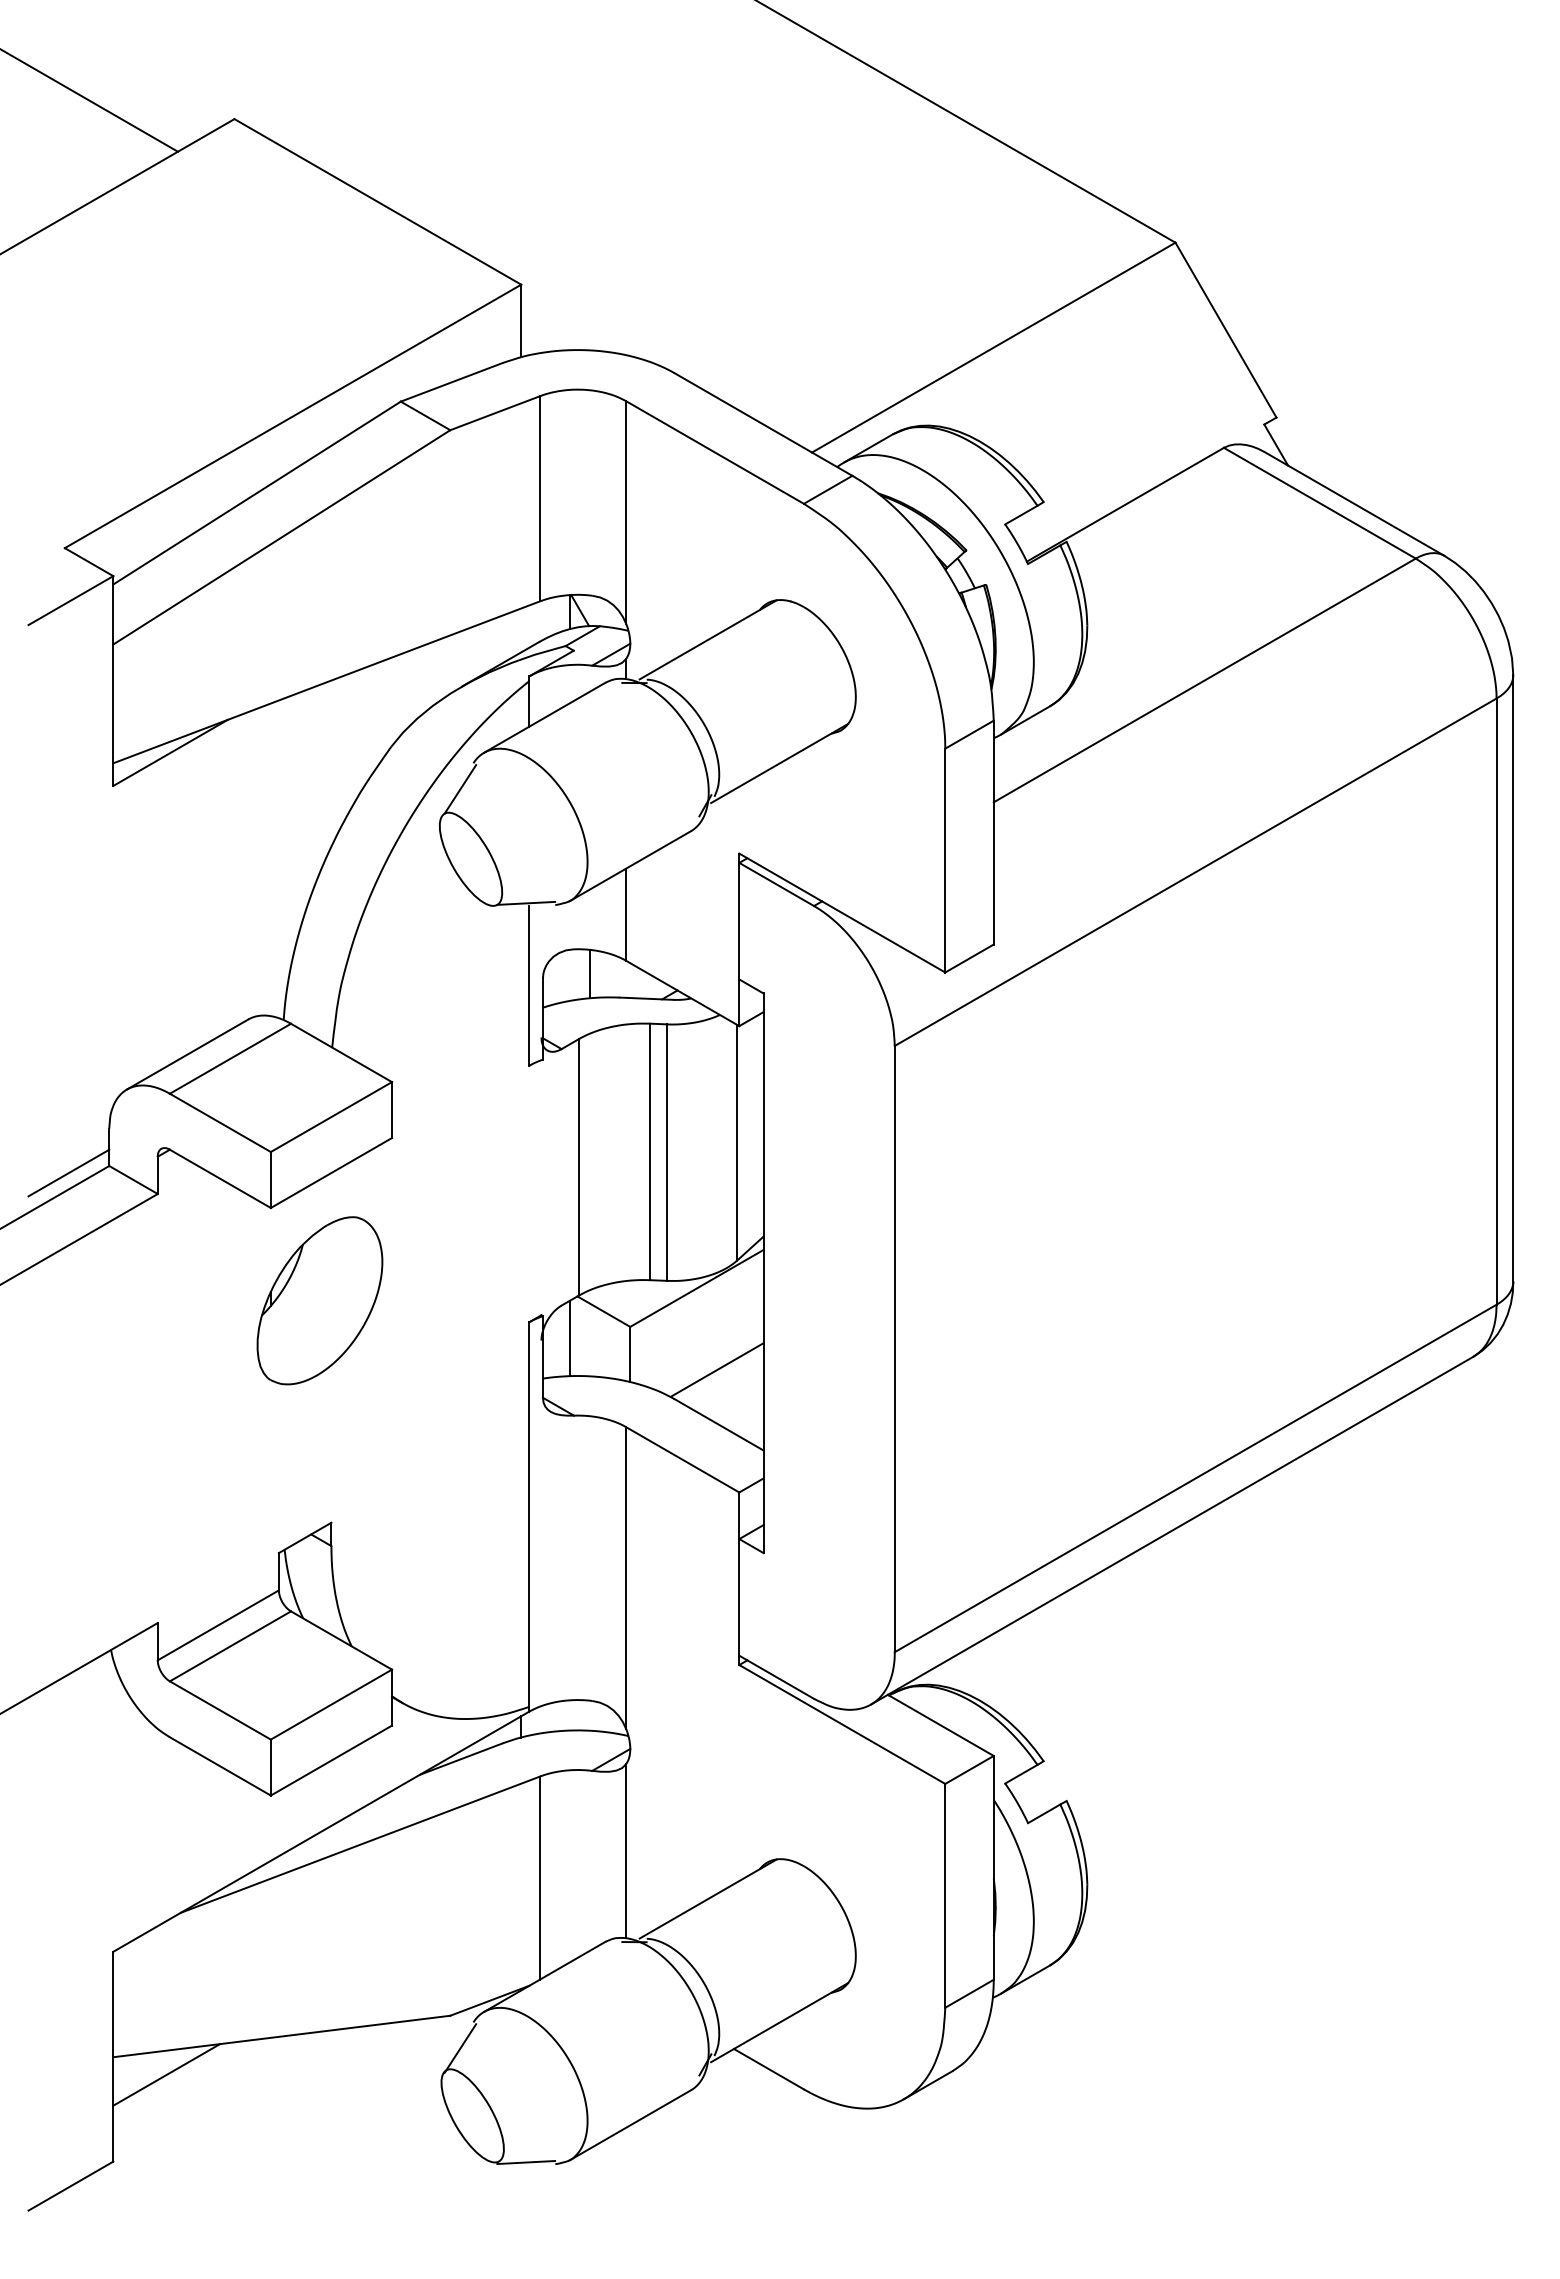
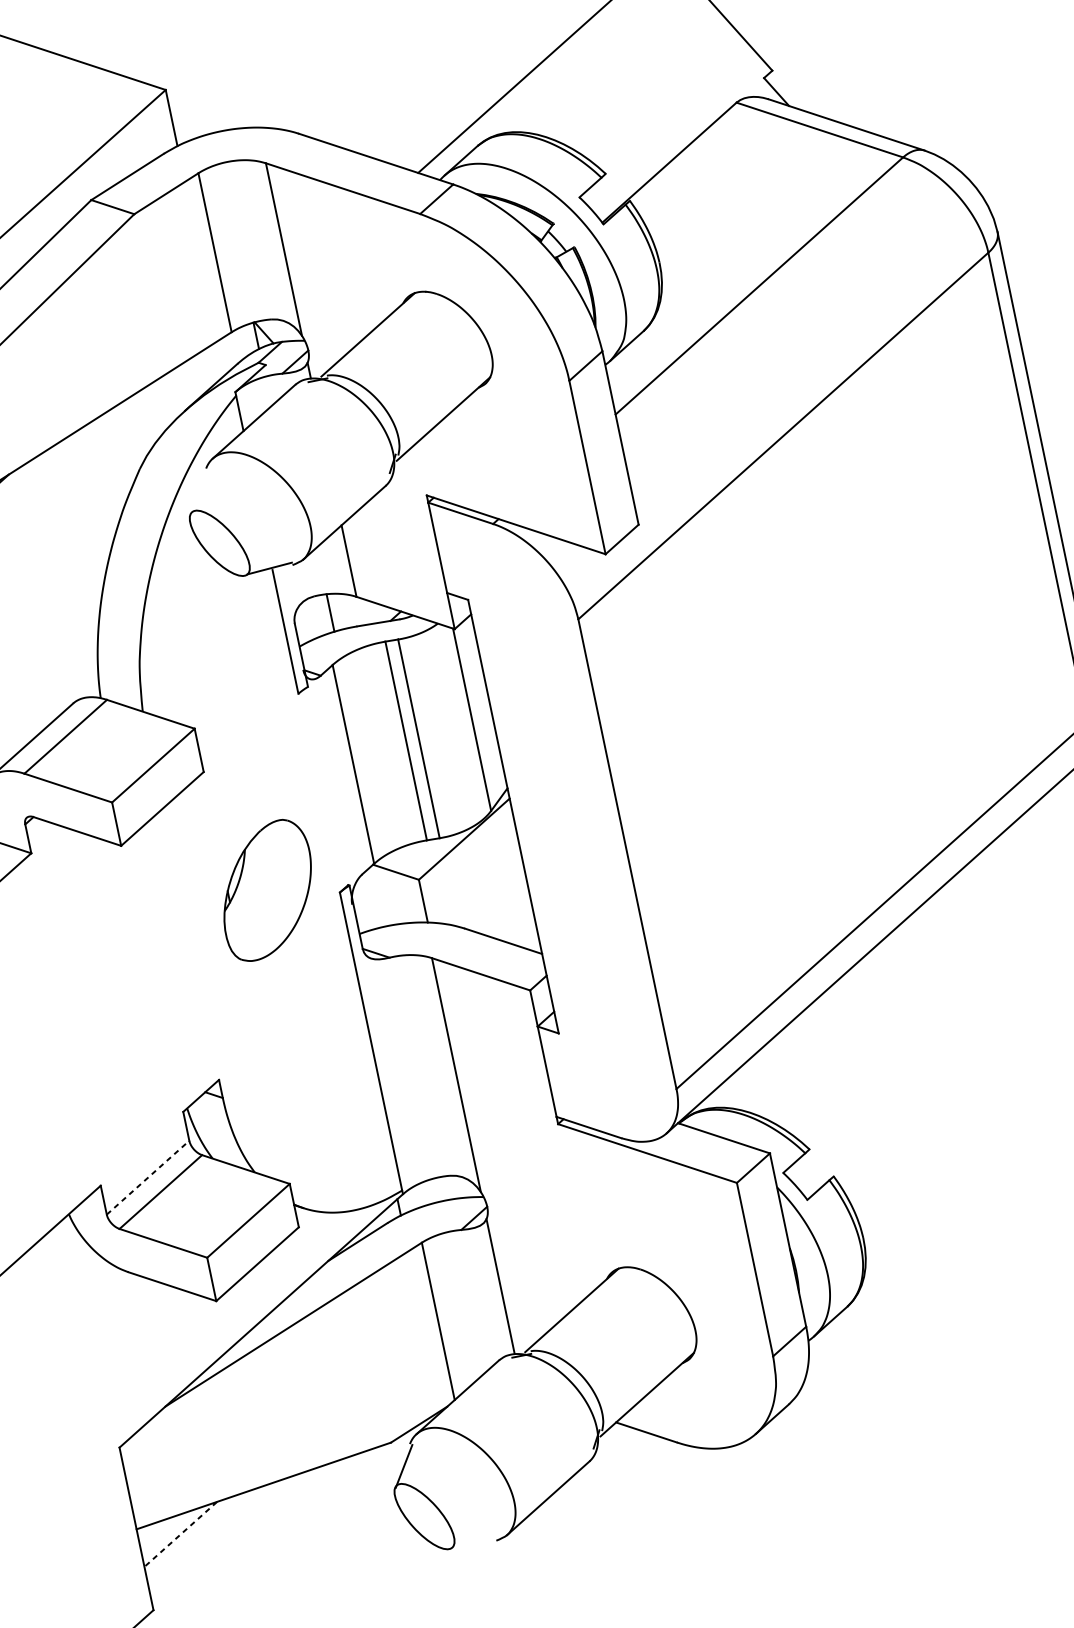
line: (460, 789) -> (200, 490), removed
part: (319, 1300) -> (266, 890), moved
line: (569, 1338) -> (373, 898), removed
line: (716, 1369) -> (492, 898), removed
line: (218, 1625) -> (148, 1177), solid -> dashed
line: (166, 2074) -> (180, 1534), solid -> dashed
line: (526, 2162) -> (473, 1544), removed

